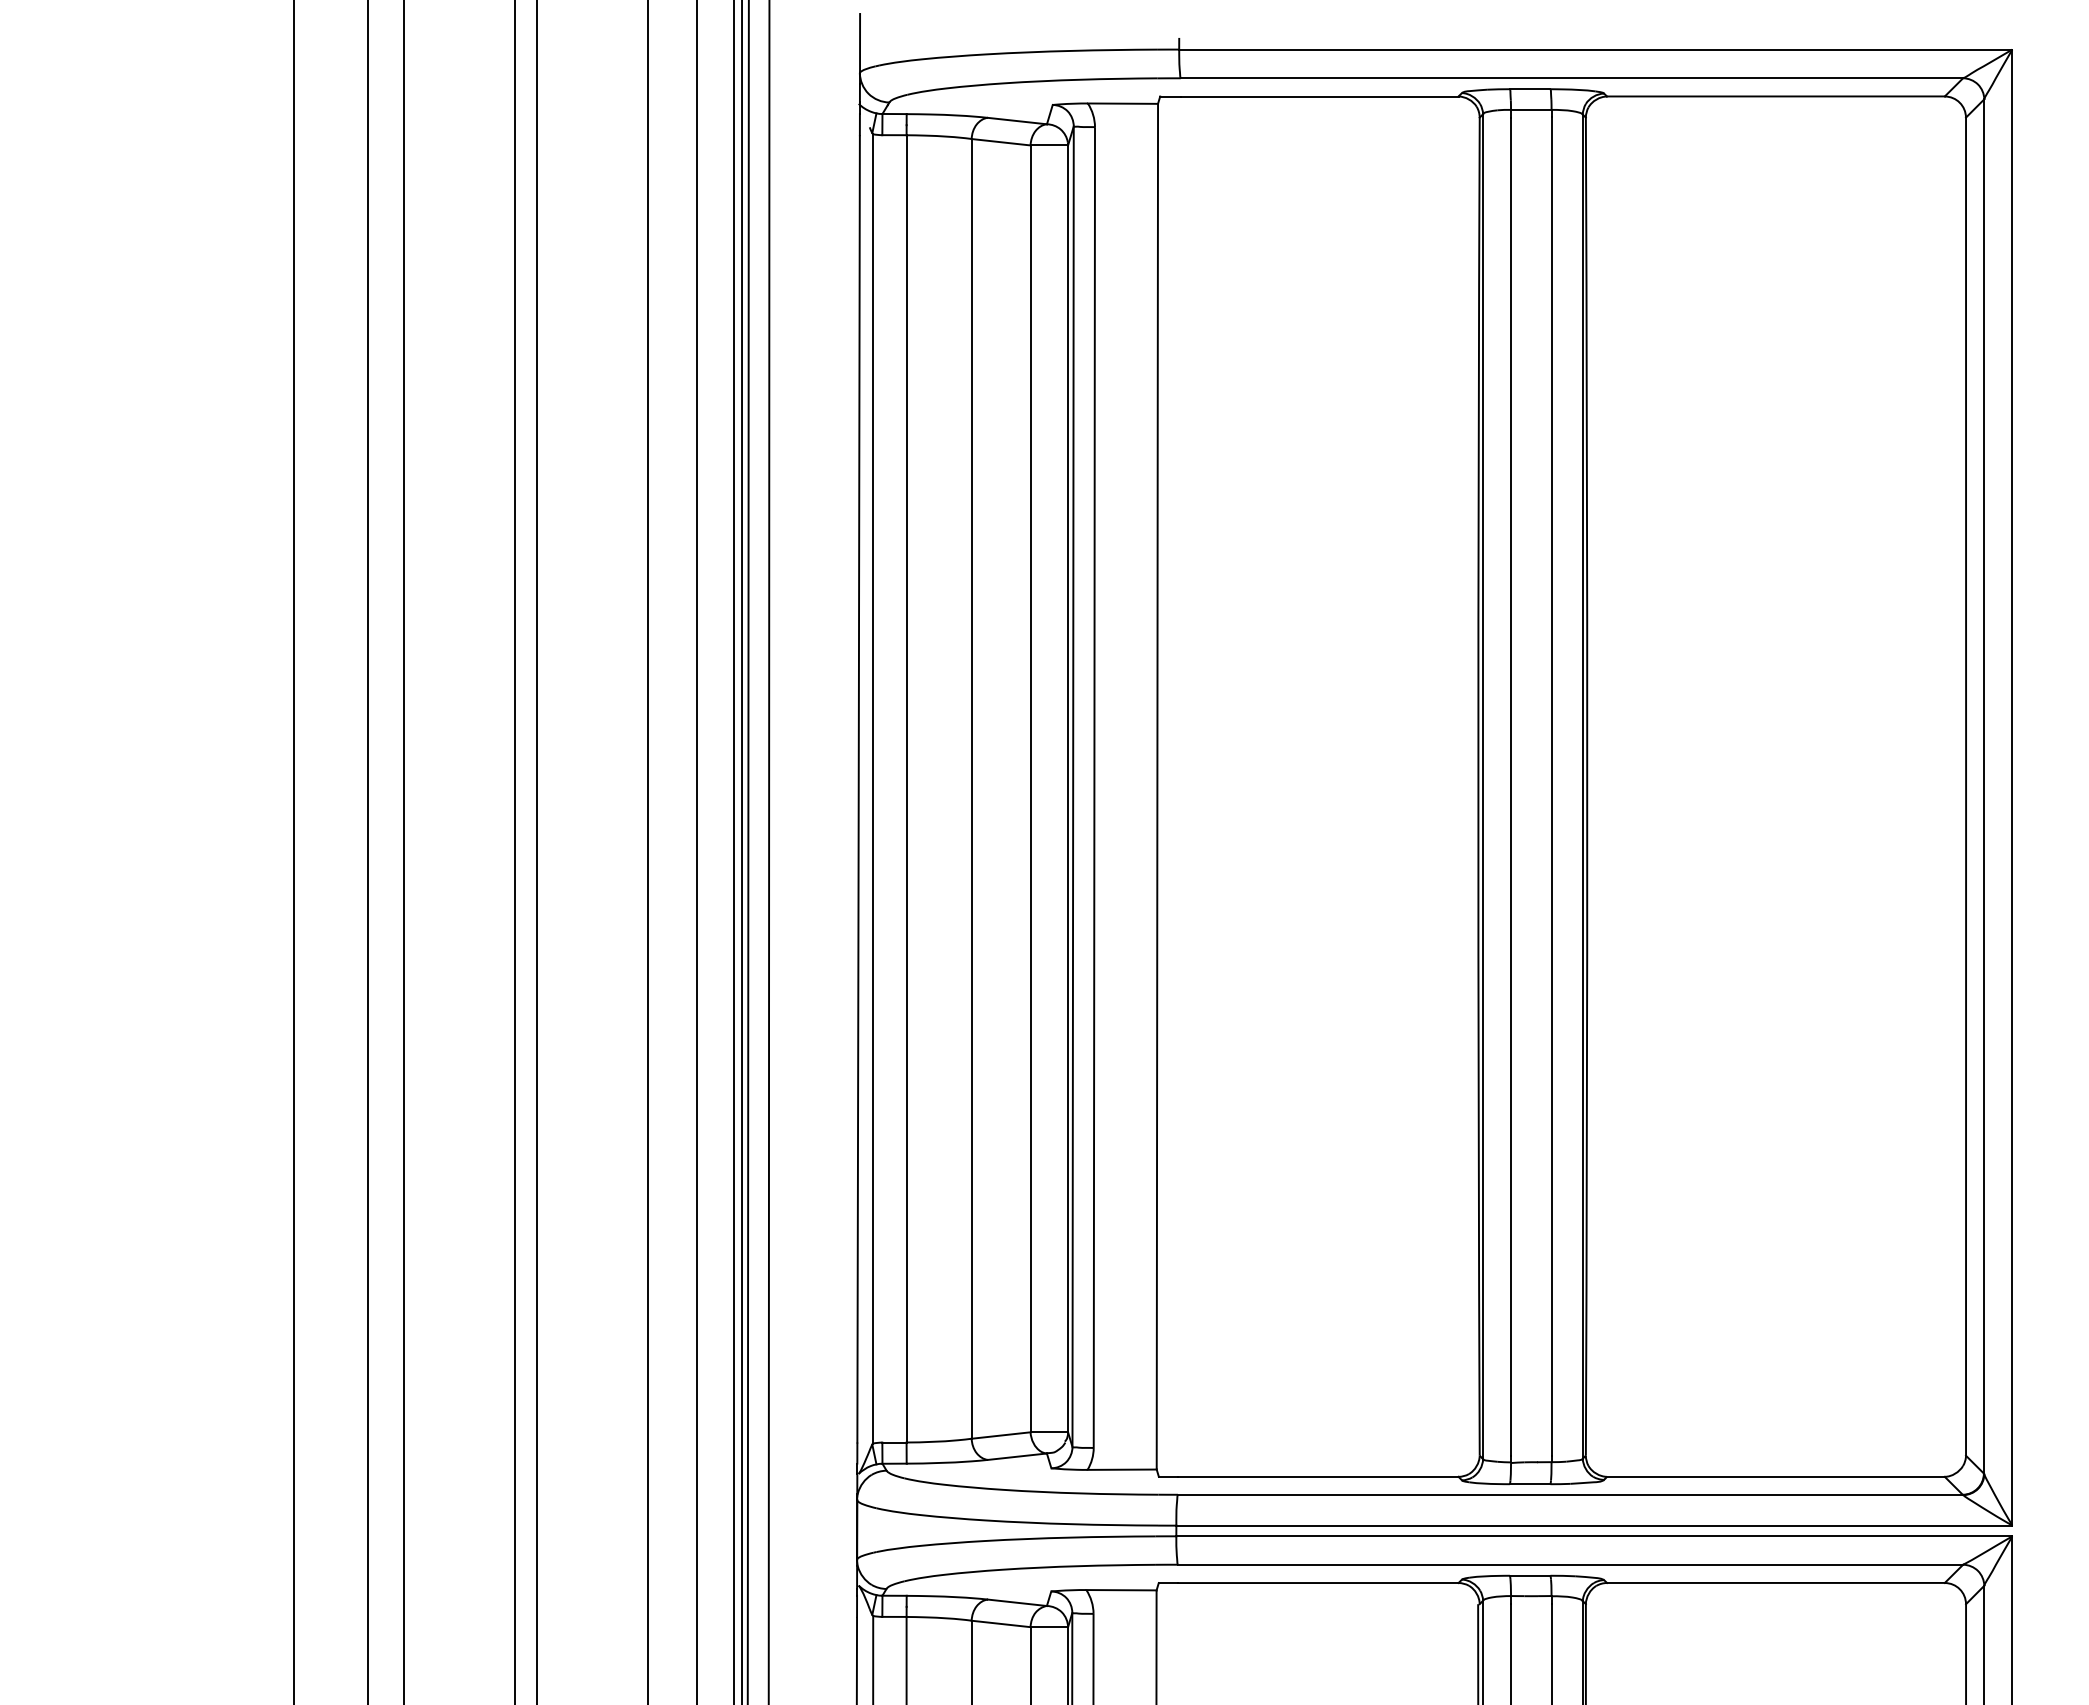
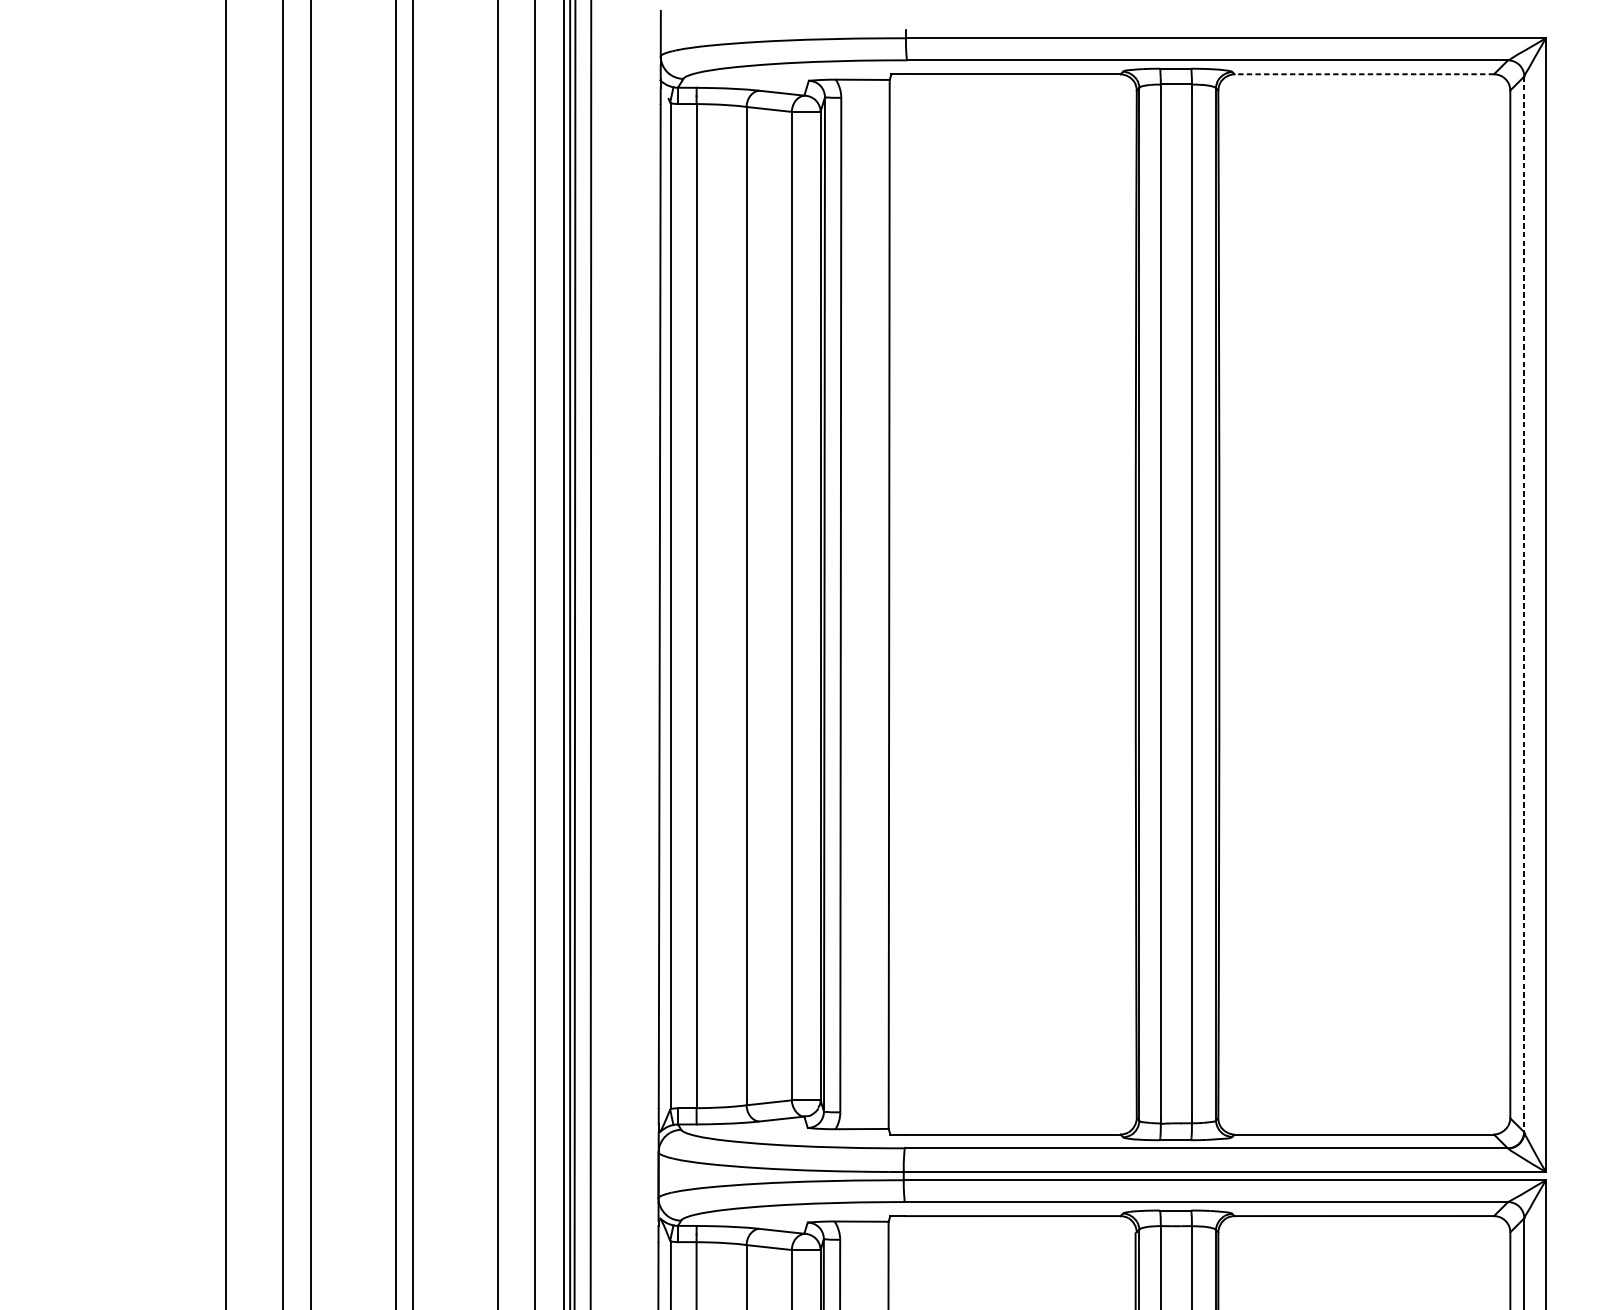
line: (1775, 96) -> (1363, 74), solid -> dashed
line: (1984, 787) -> (1524, 605), solid -> dashed

